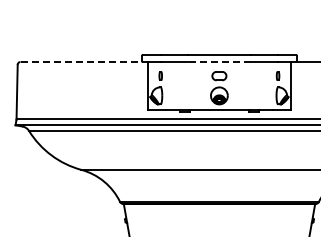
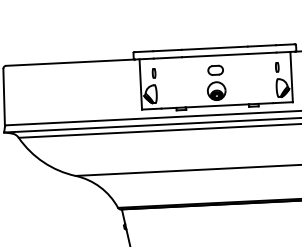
line: (82, 62) -> (71, 63), dashed -> solid
line: (219, 62) -> (215, 56), dashed -> solid

